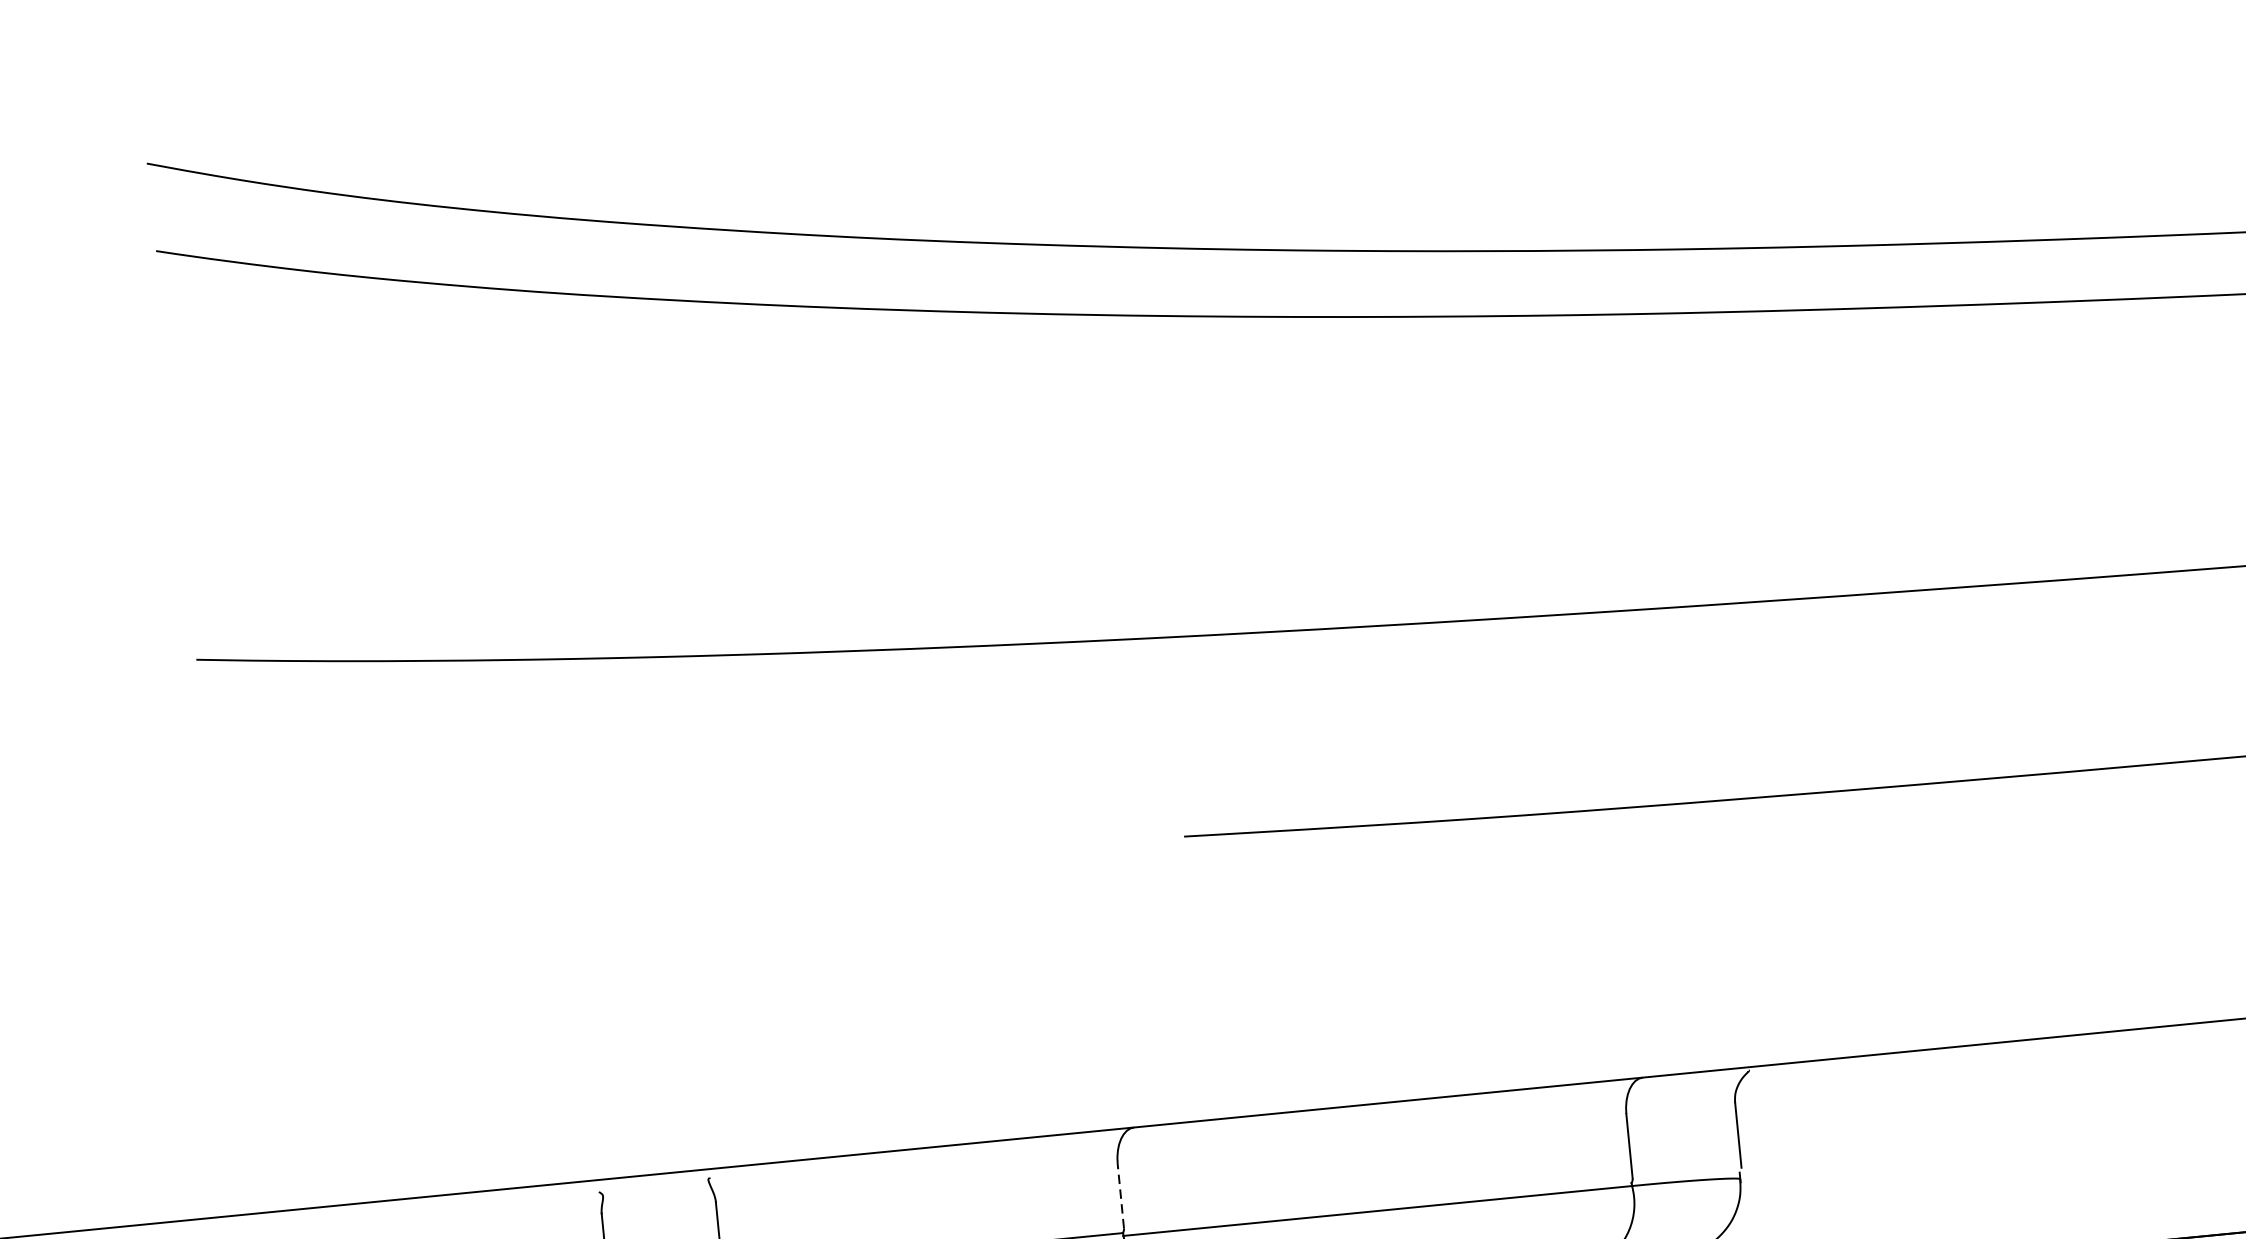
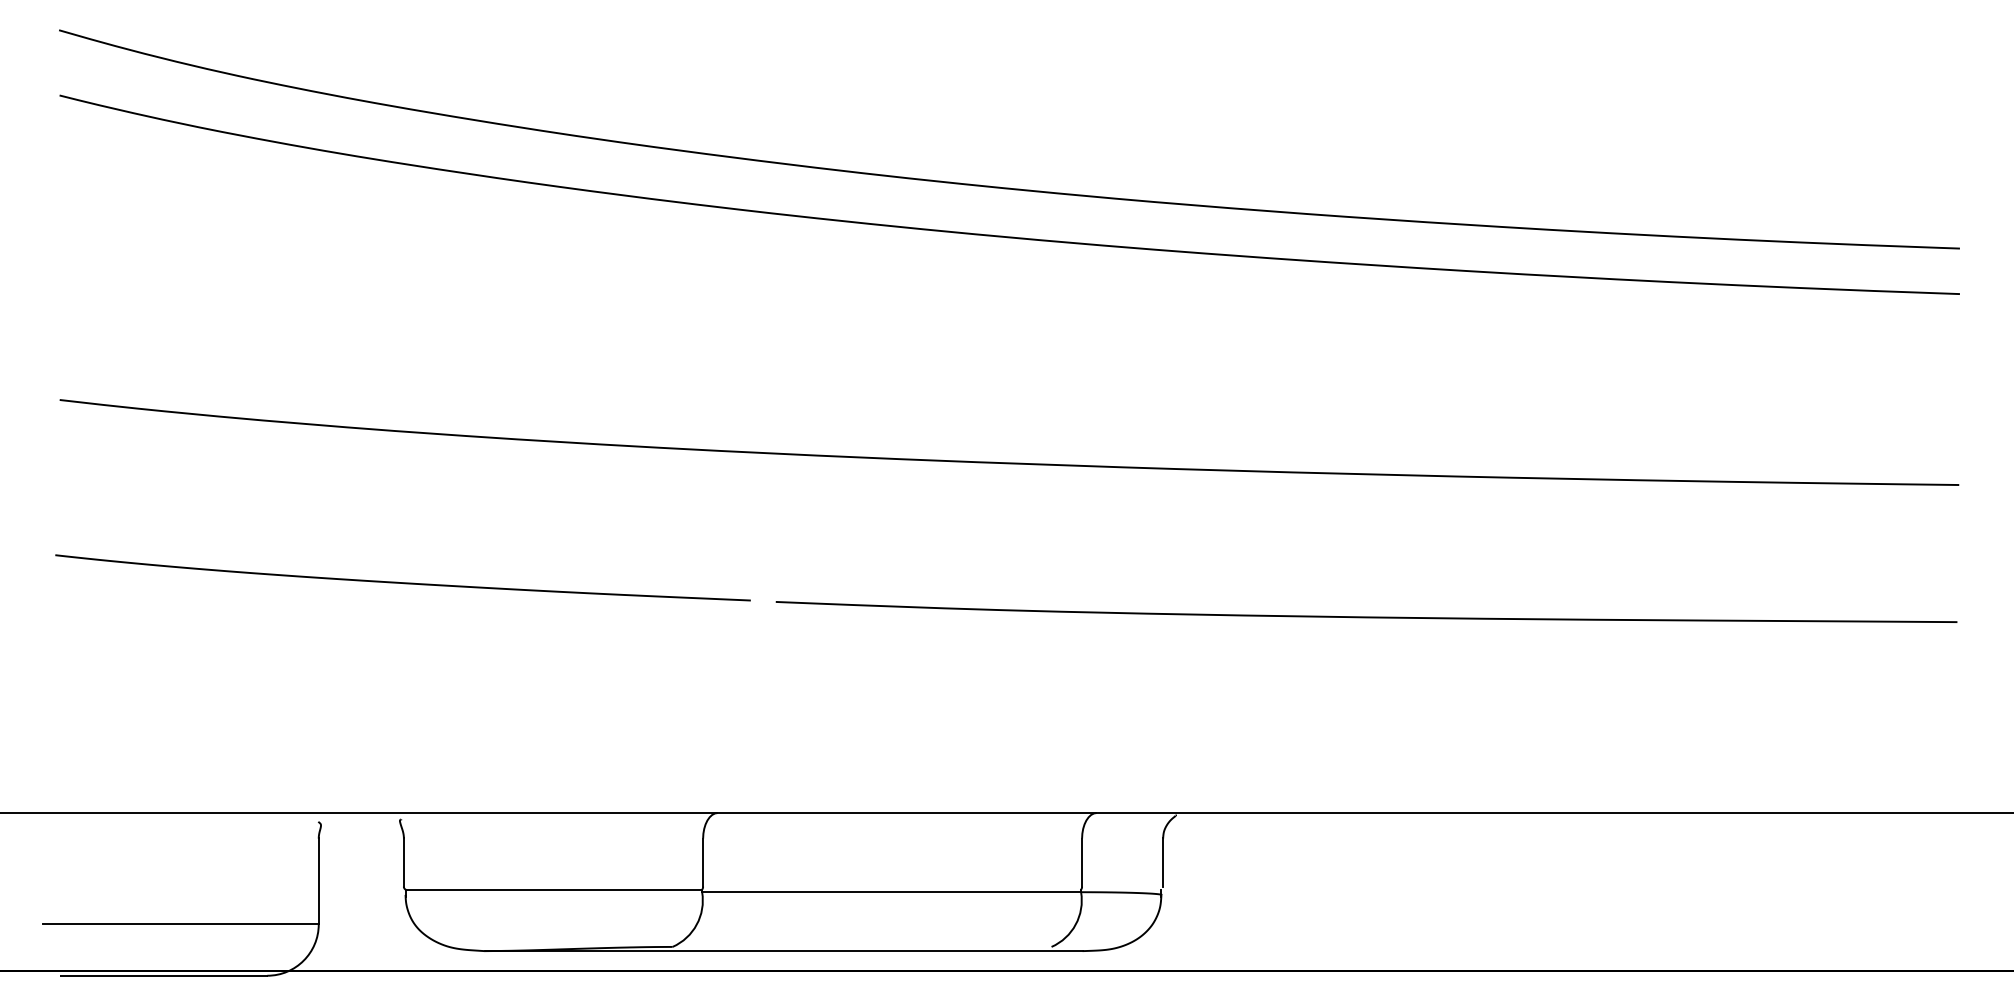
curve: (680, 859) -> (402, 582), added
line: (1121, 1195) -> (703, 862), dashed -> solid

